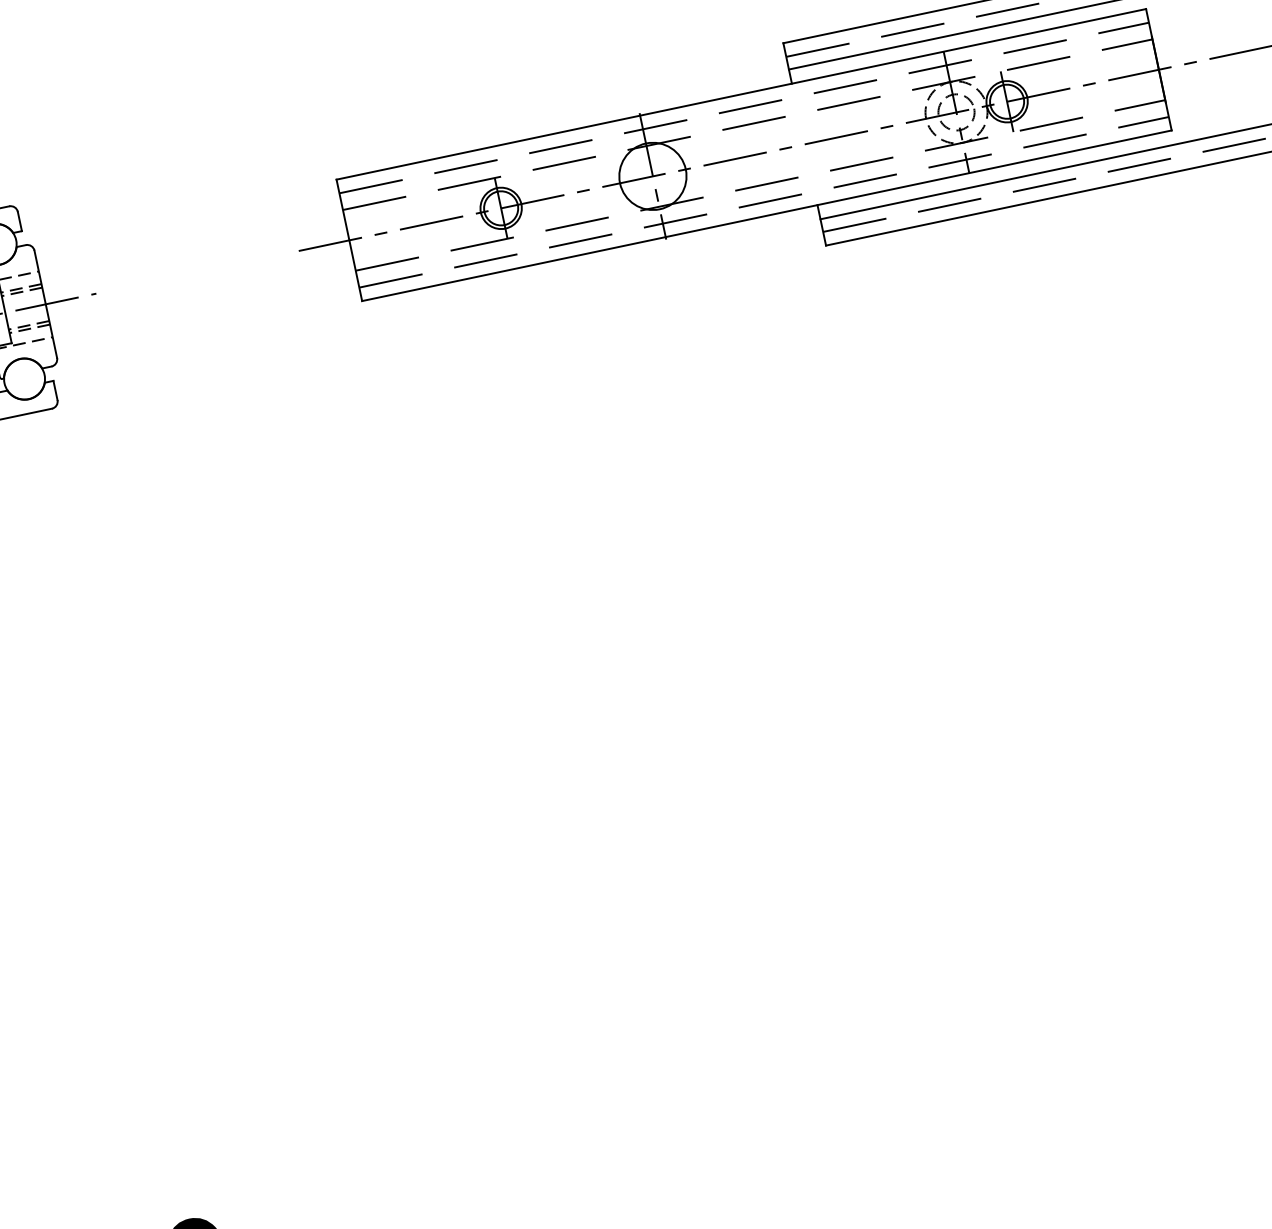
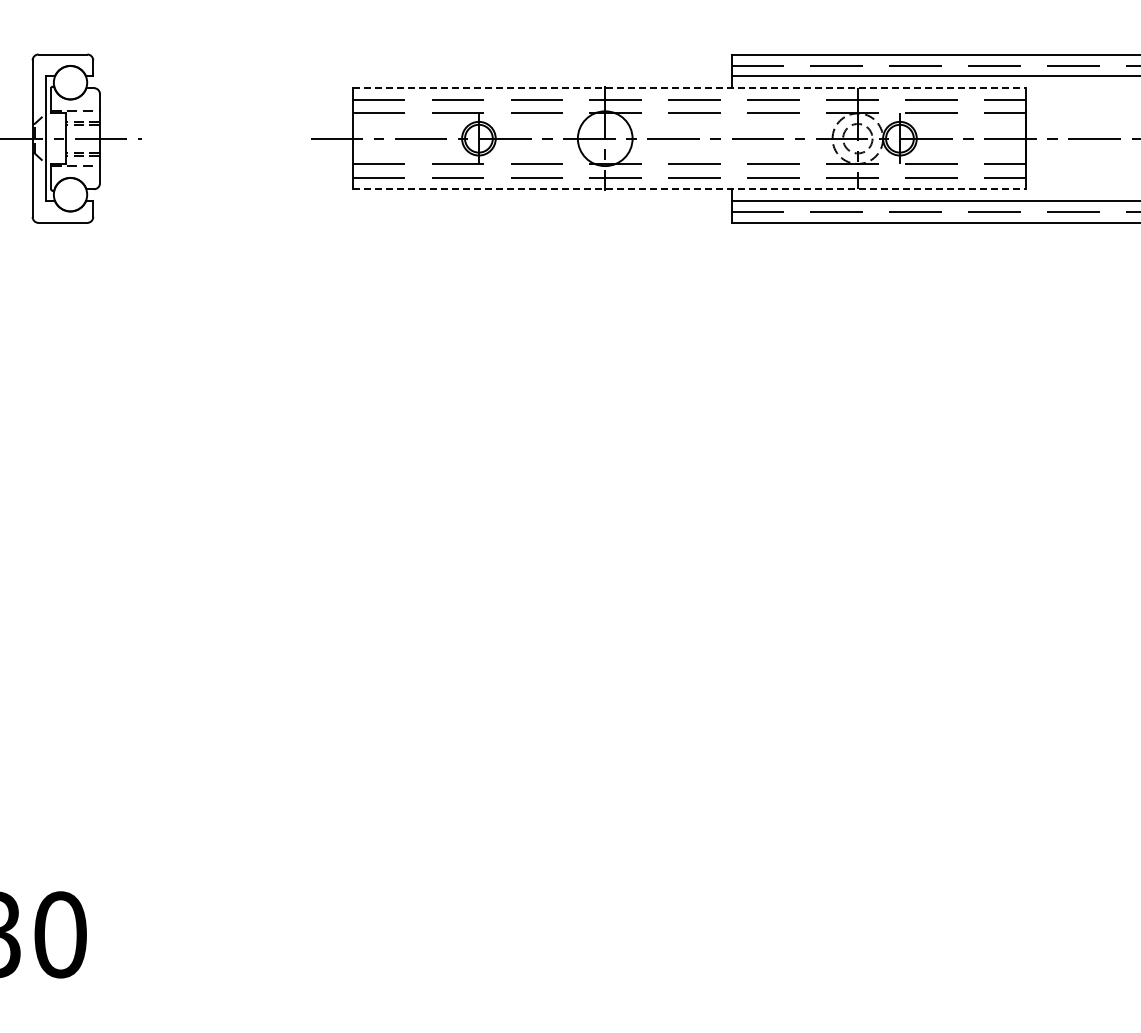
line: (741, 94) -> (689, 88), solid -> dashed
line: (767, 216) -> (689, 189), solid -> dashed

